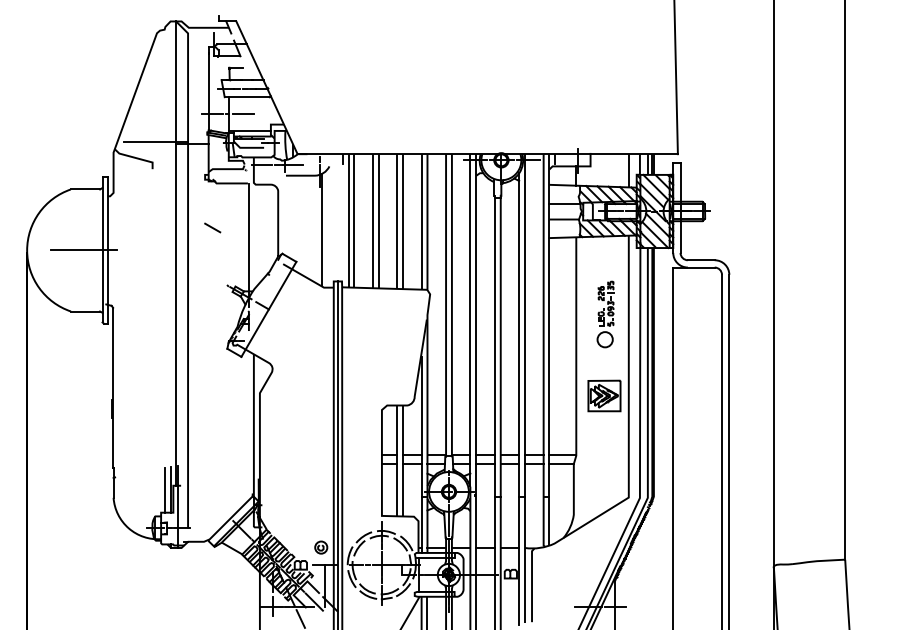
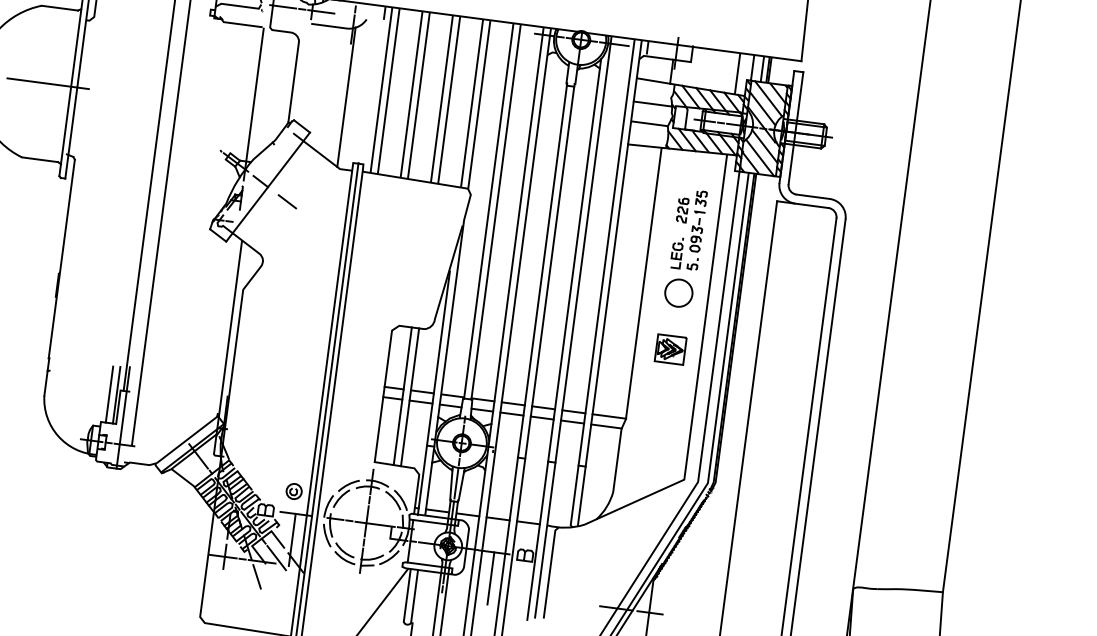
line: (212, 227) -> (287, 201), moved
part: (605, 314) -> (685, 248), size x1.43
part: (604, 395) -> (670, 348), size x0.71
line: (486, 595) -> (491, 578), added

